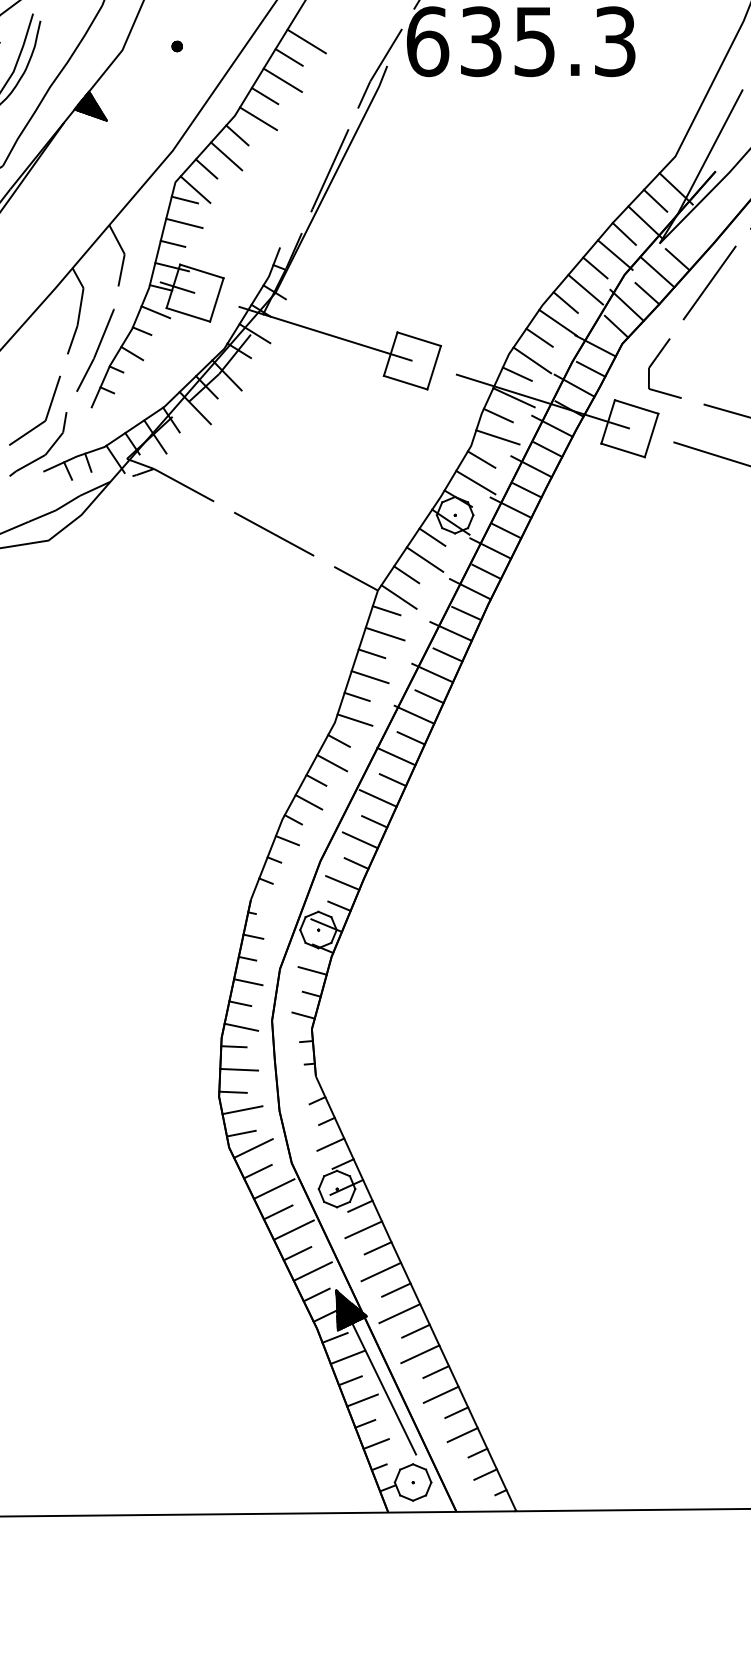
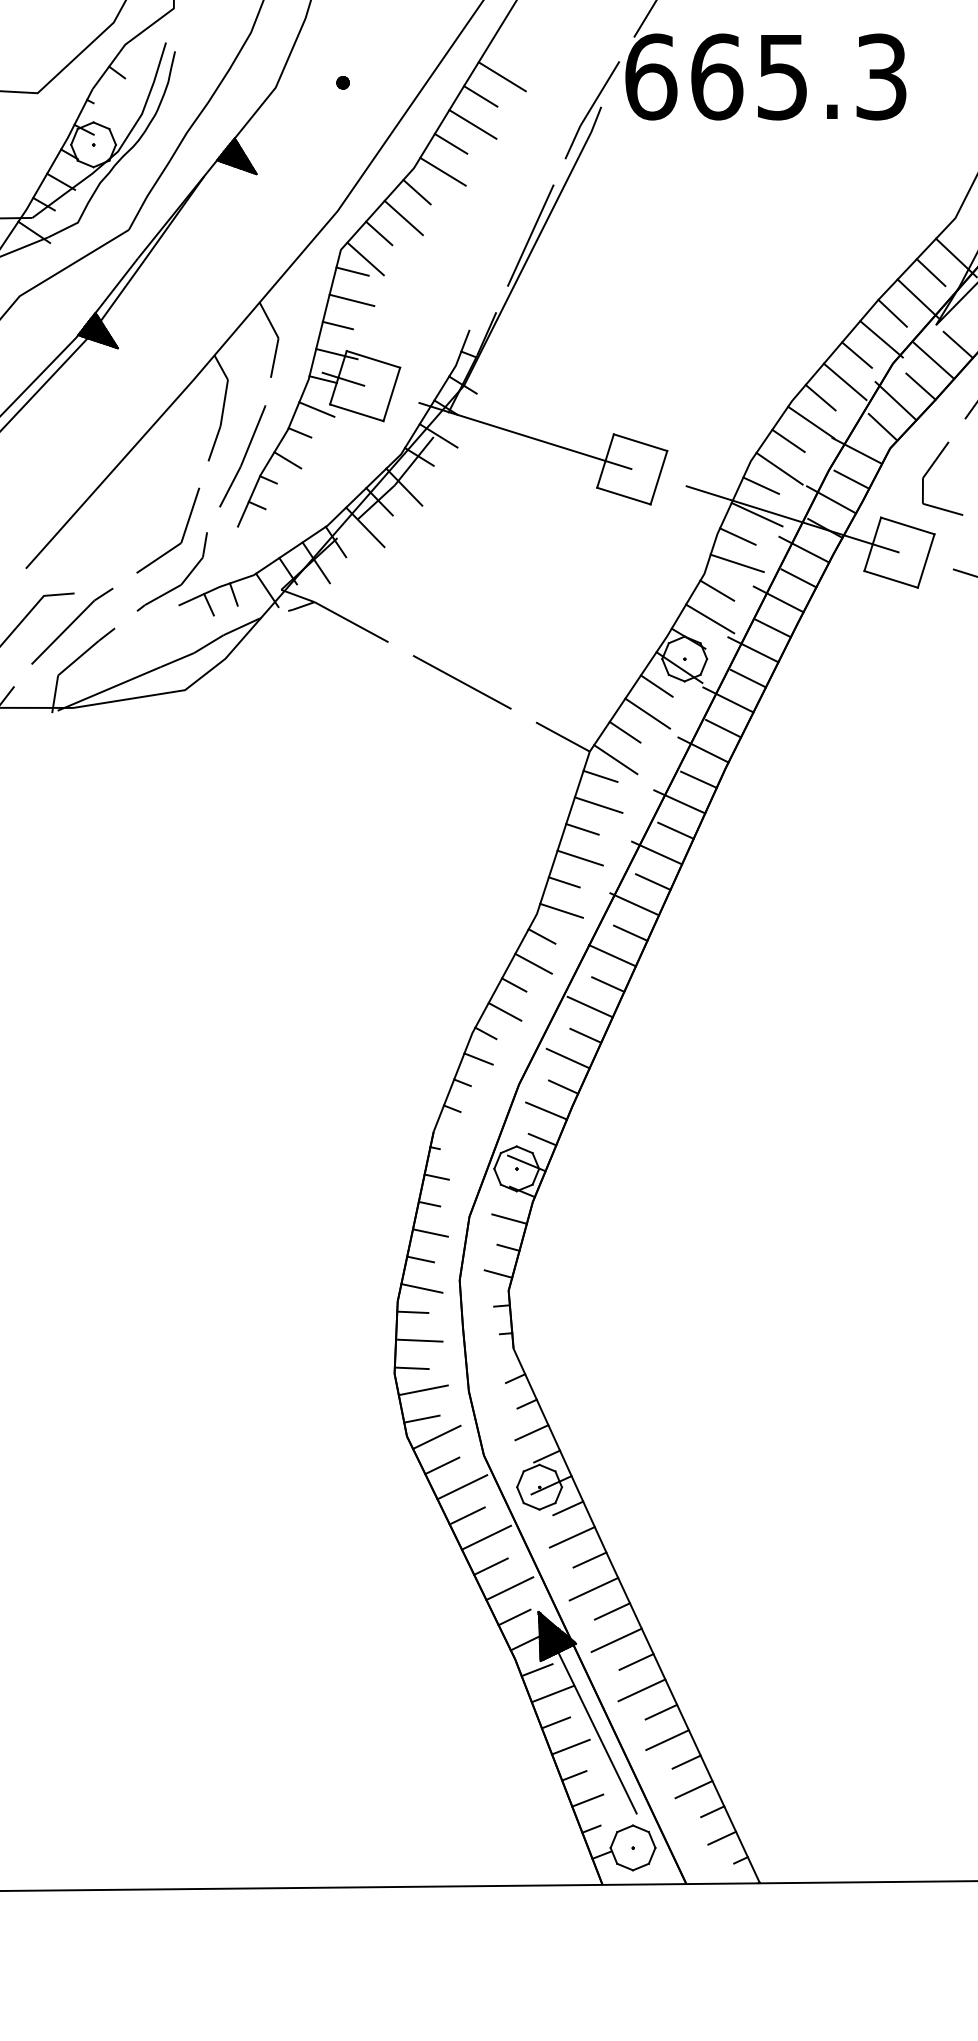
text: (481, 41) -> (717, 76), 635.3 -> 665.3

